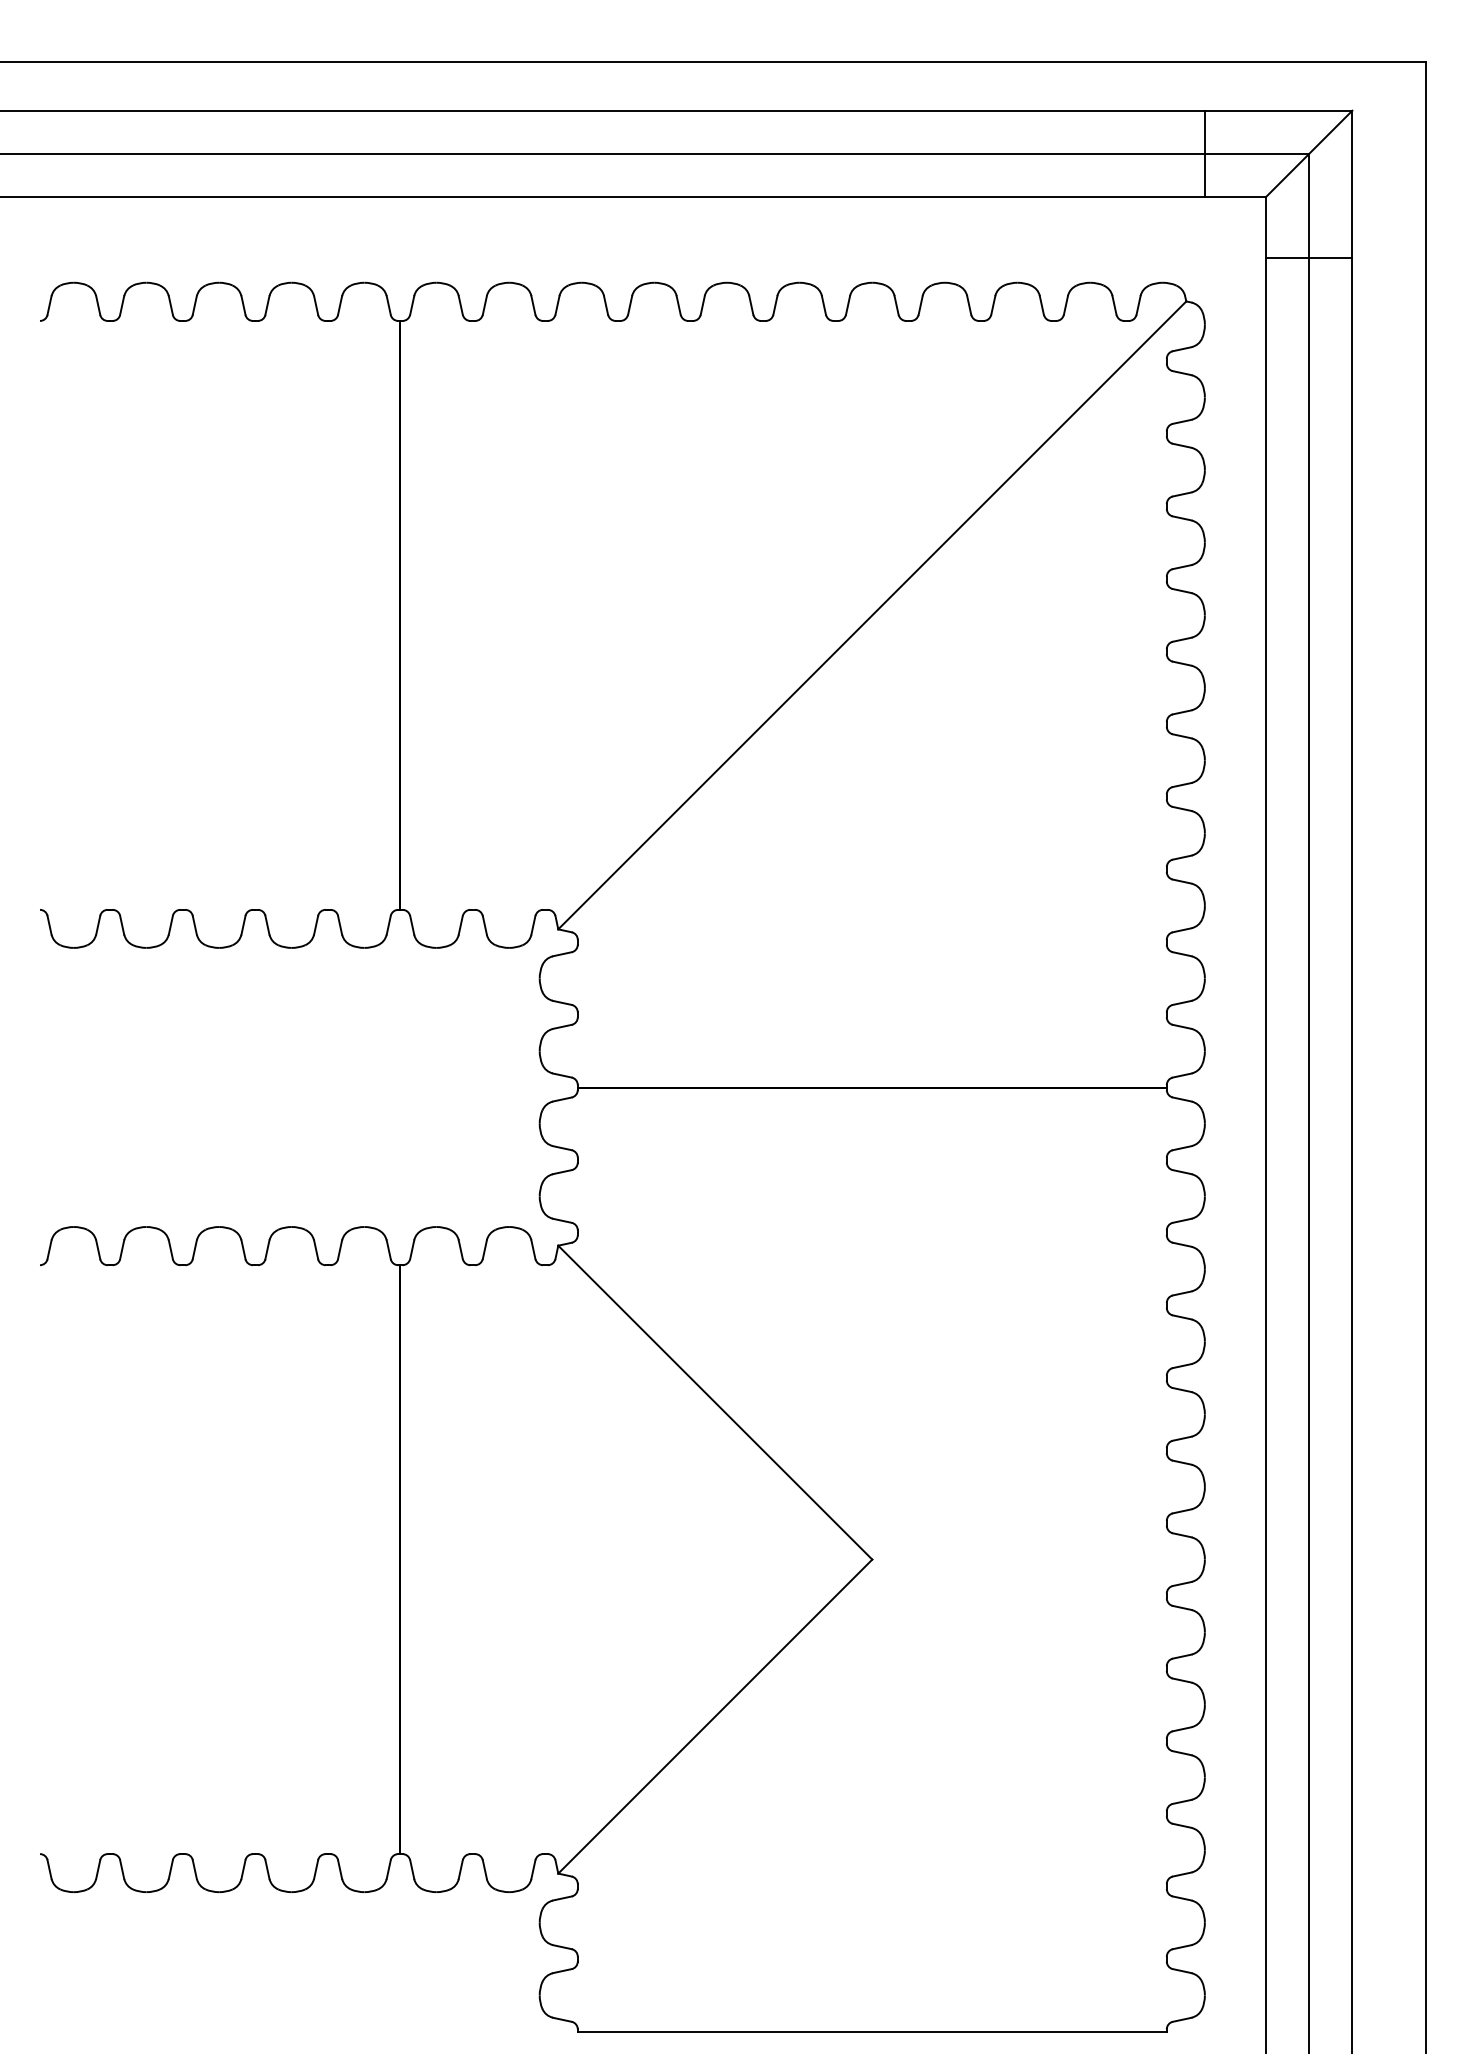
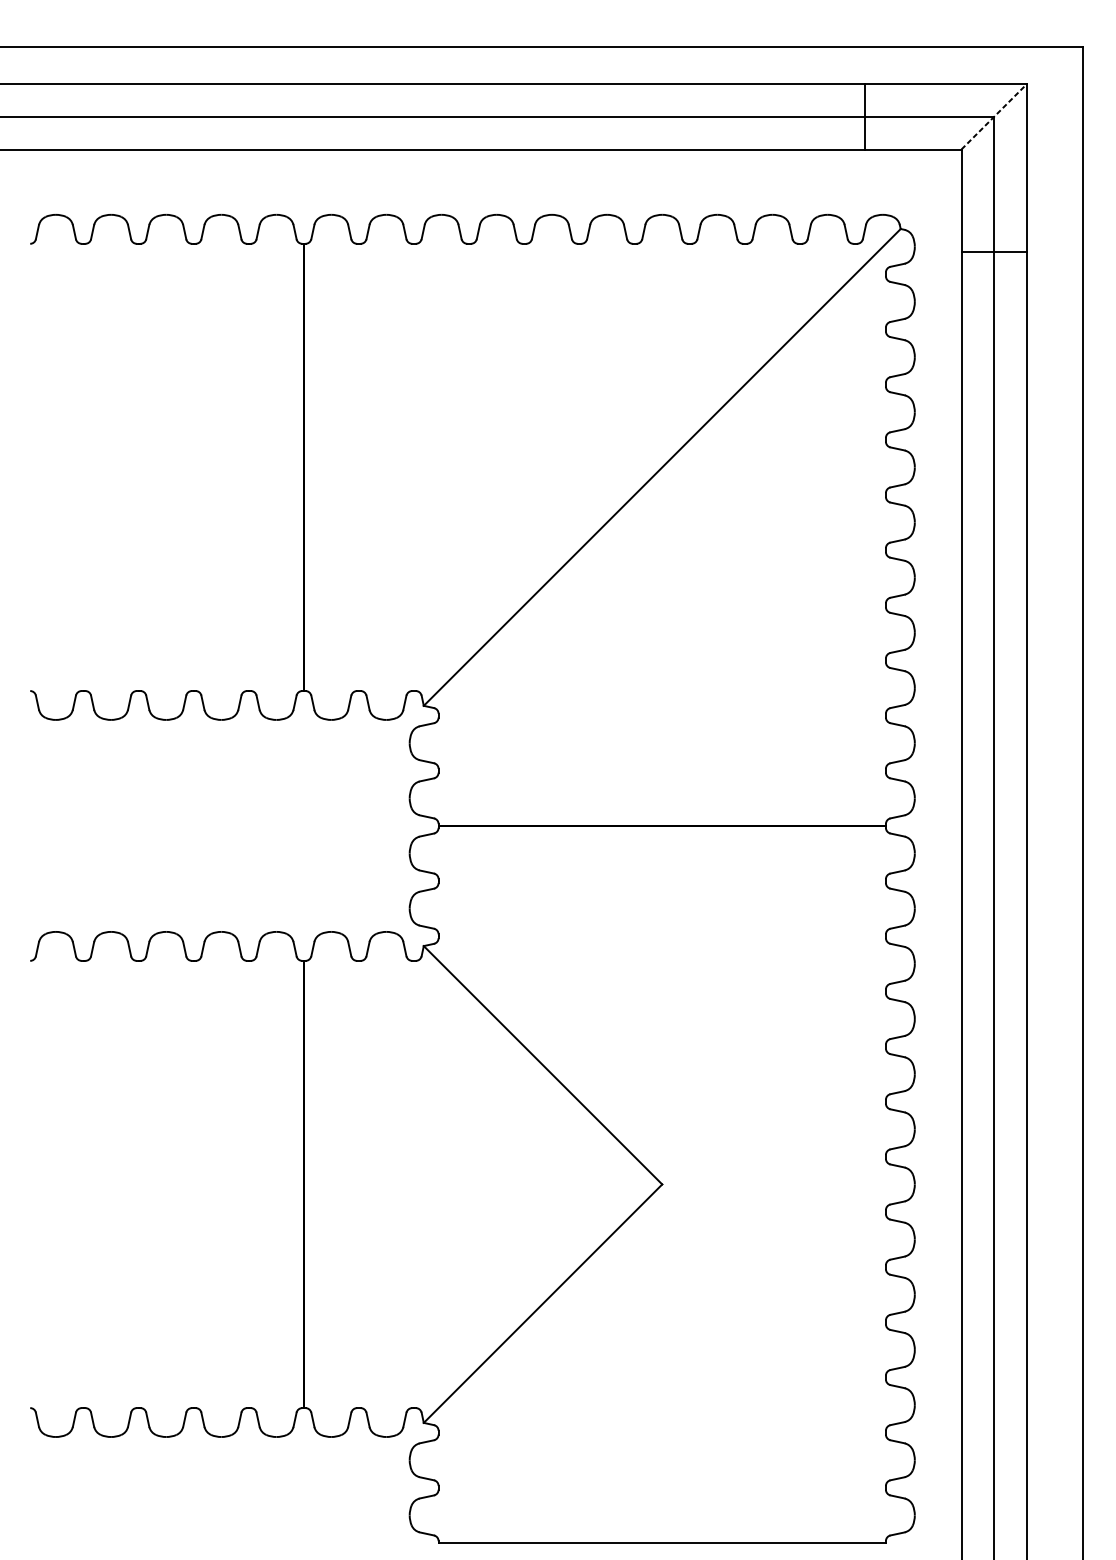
line: (1204, 153) -> (865, 116), moved
line: (1309, 153) -> (994, 116), solid -> dashed
line: (1309, 258) -> (994, 252), moved

